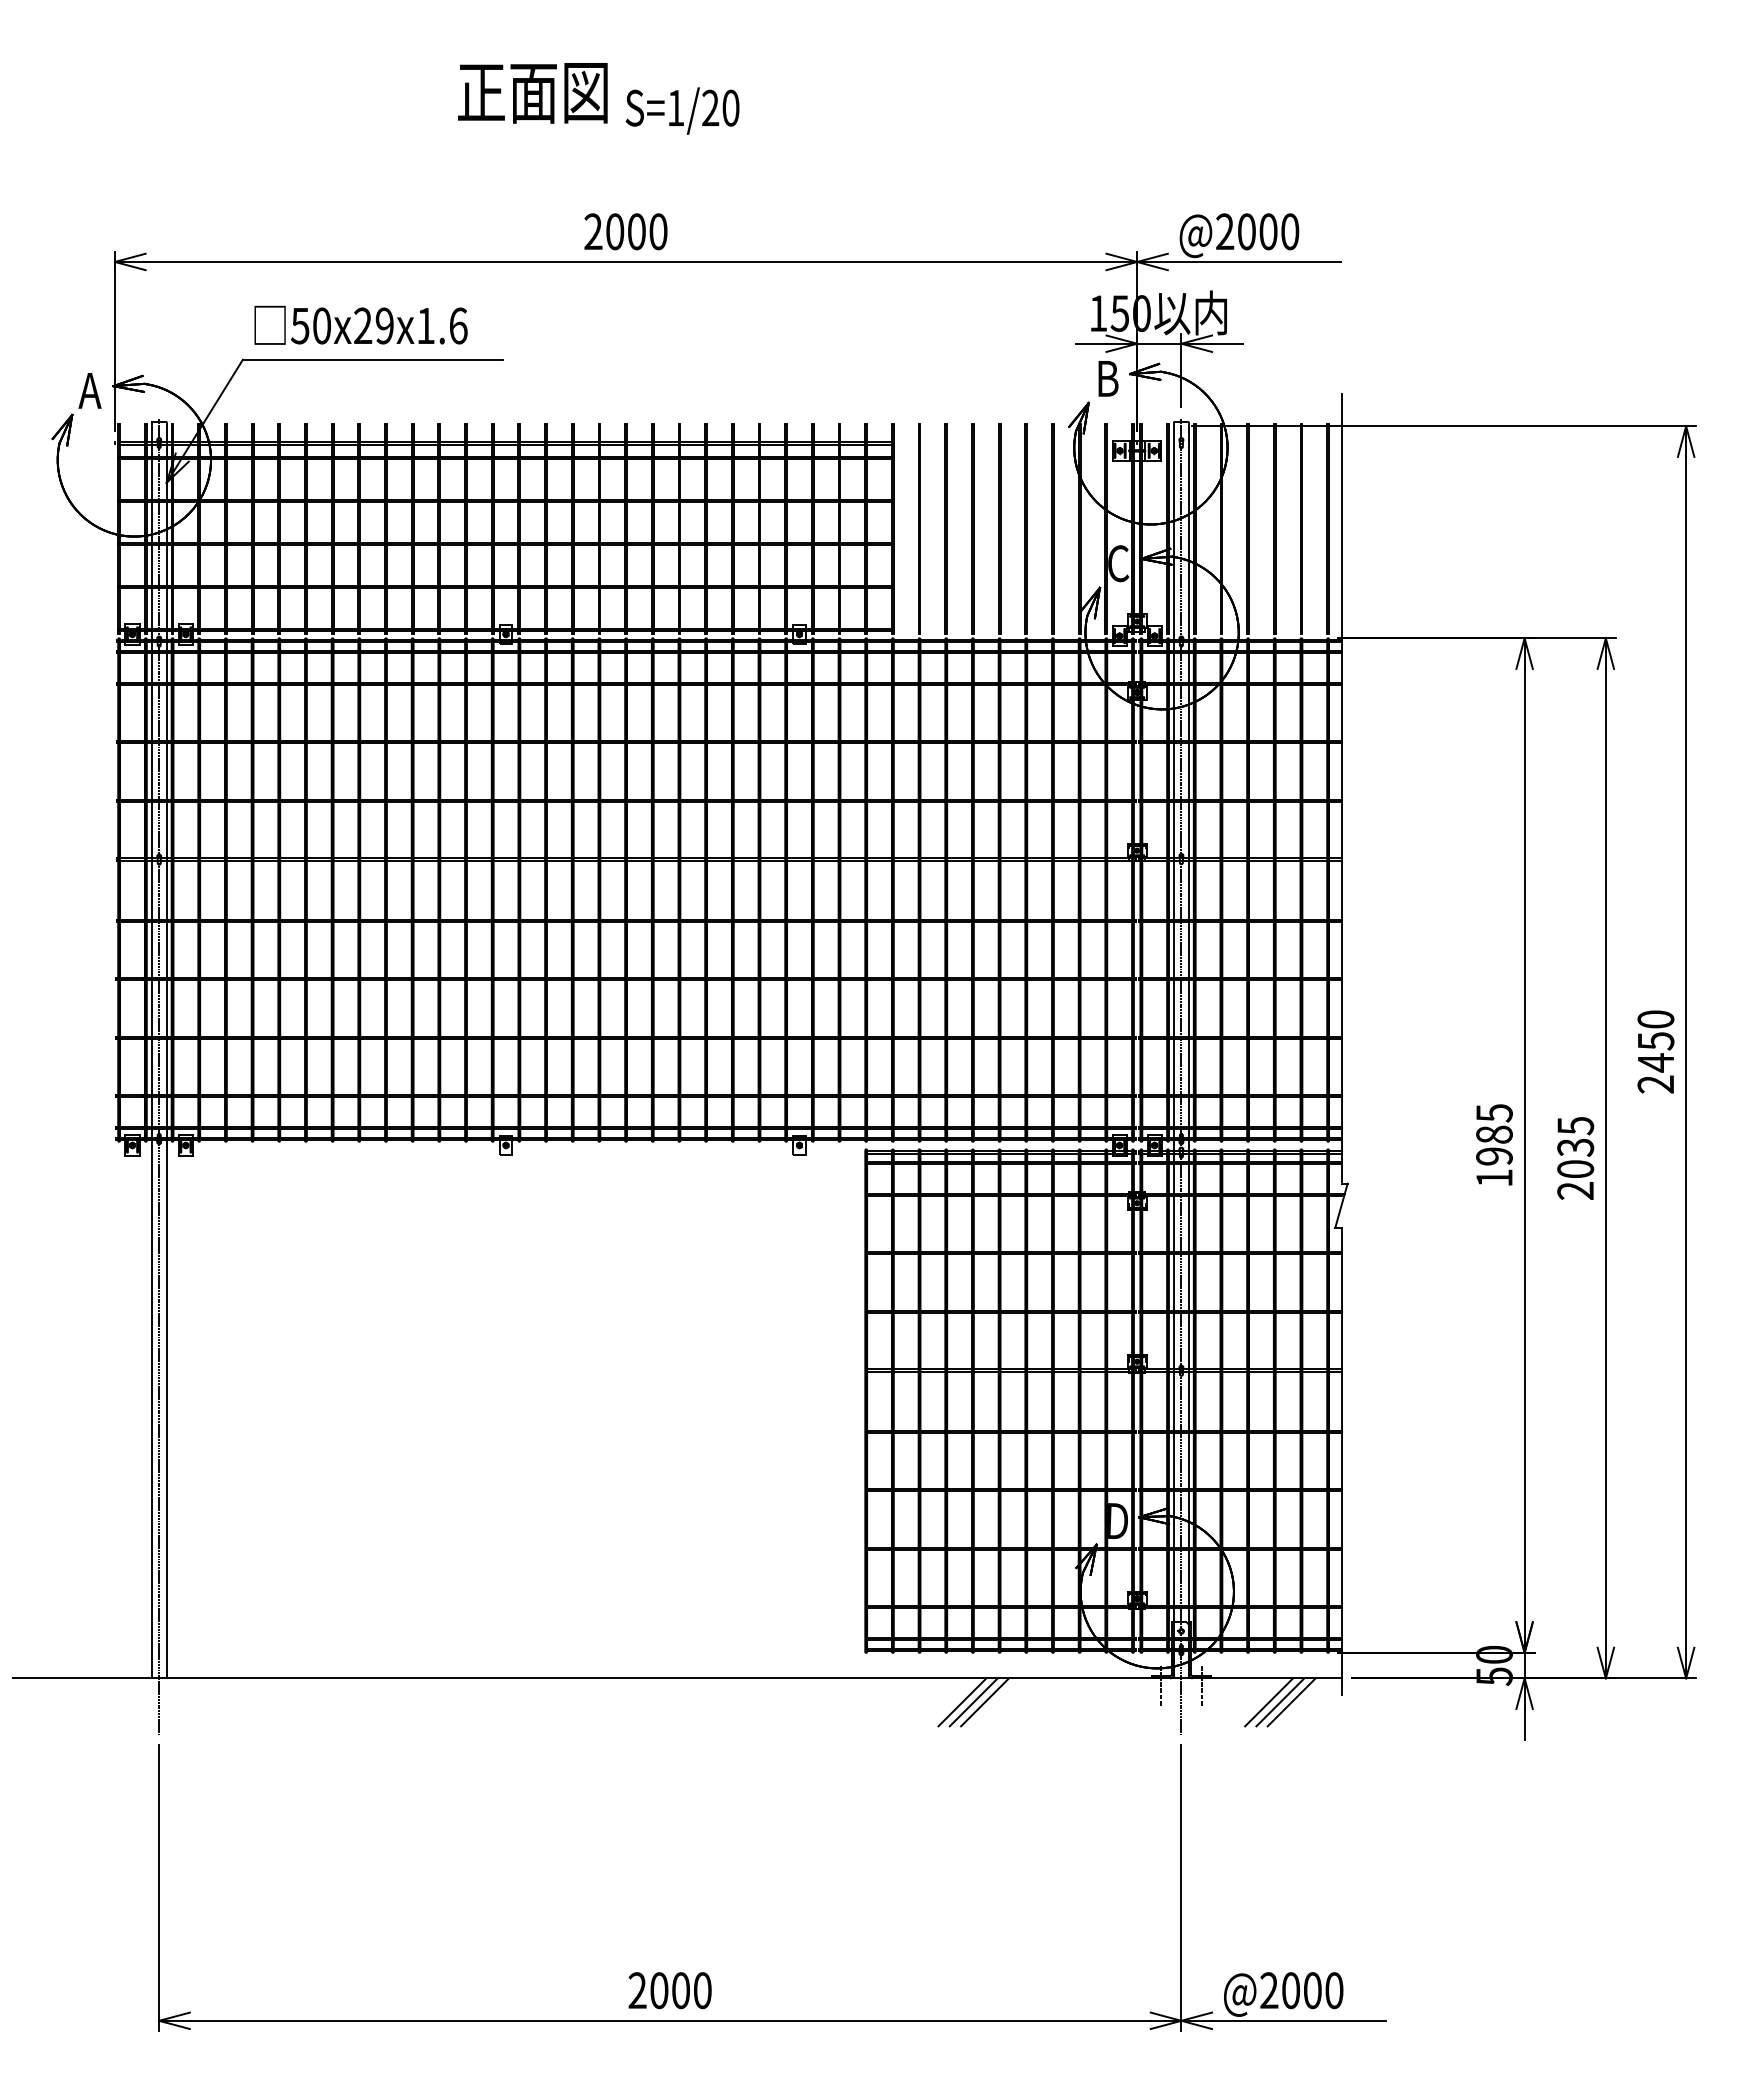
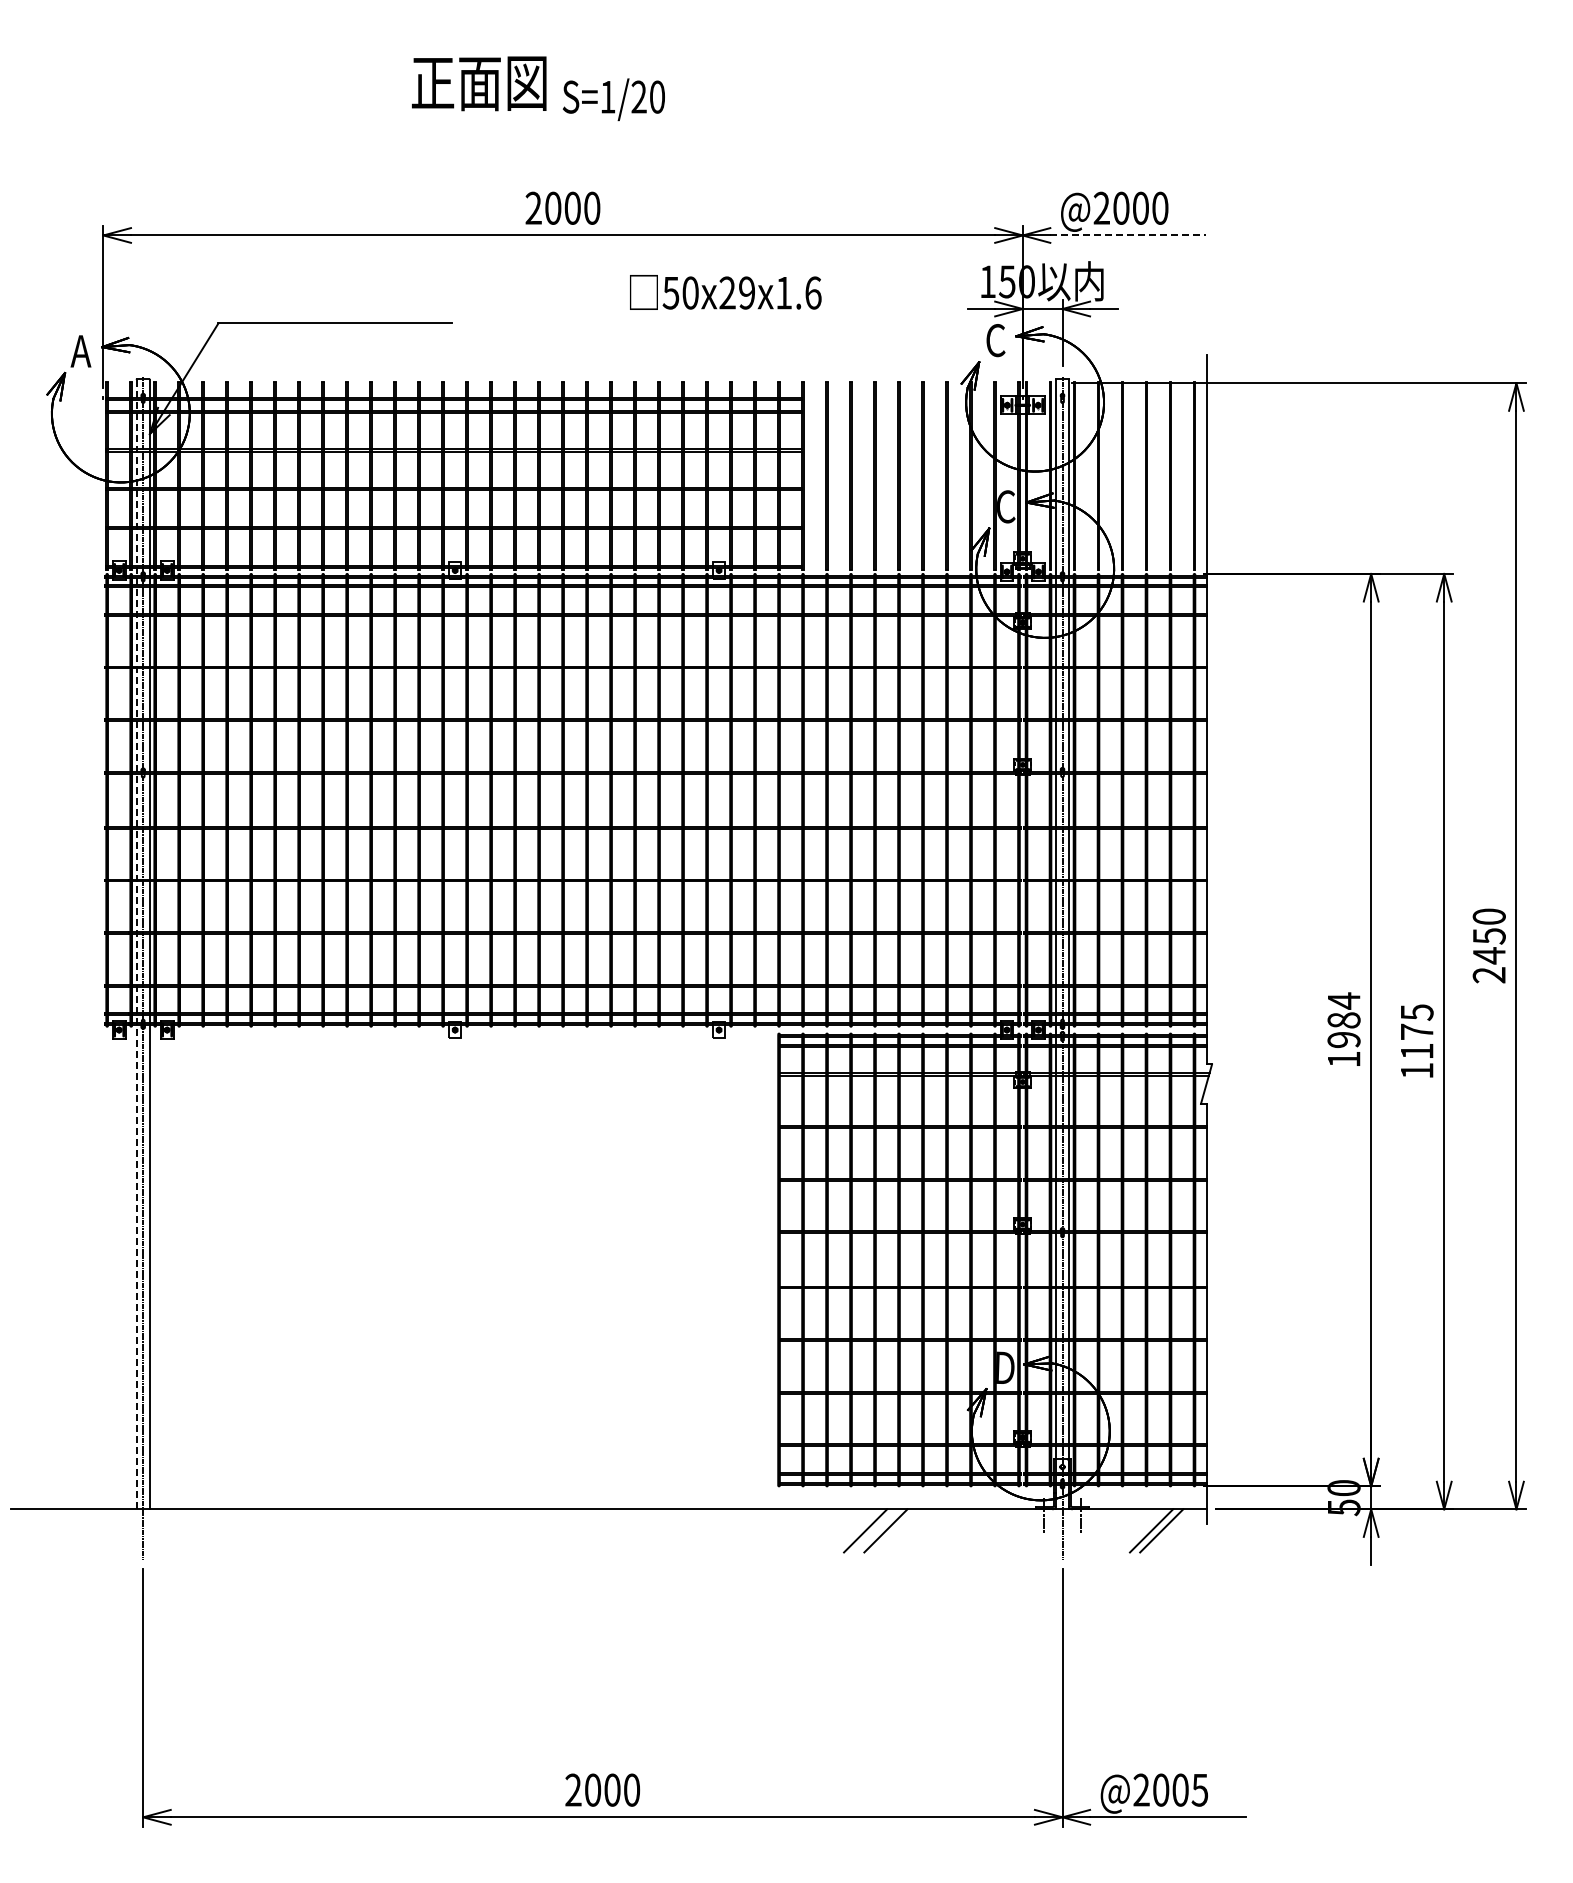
line: (1254, 261) -> (1128, 235), solid -> dashed
text: (360, 325) -> (725, 292), moved
text: (1106, 378) -> (995, 340), B -> C
line: (151, 1050) -> (136, 944), solid -> dashed
text: (1494, 1112) -> (1344, 1000), 1985 -> 1984
text: (1574, 1168) -> (1416, 1050), 2035 -> 1175
line: (973, 1701) -> (875, 1530), removed
line: (1268, 1701) -> (1140, 1530), removed
text: (1333, 1989) -> (1199, 1789), @2000 -> @2005

